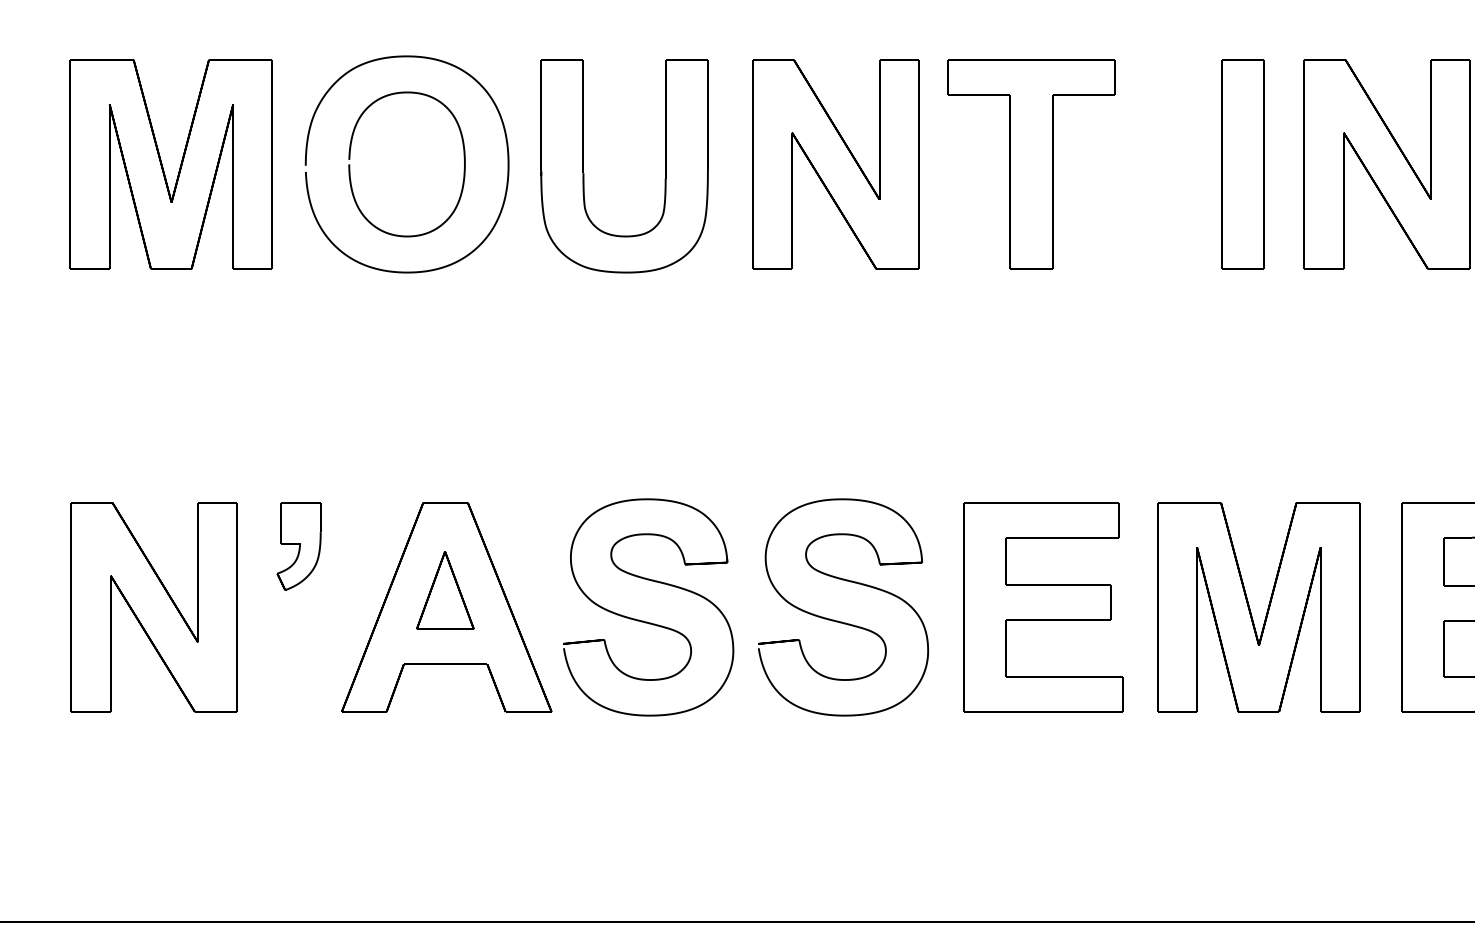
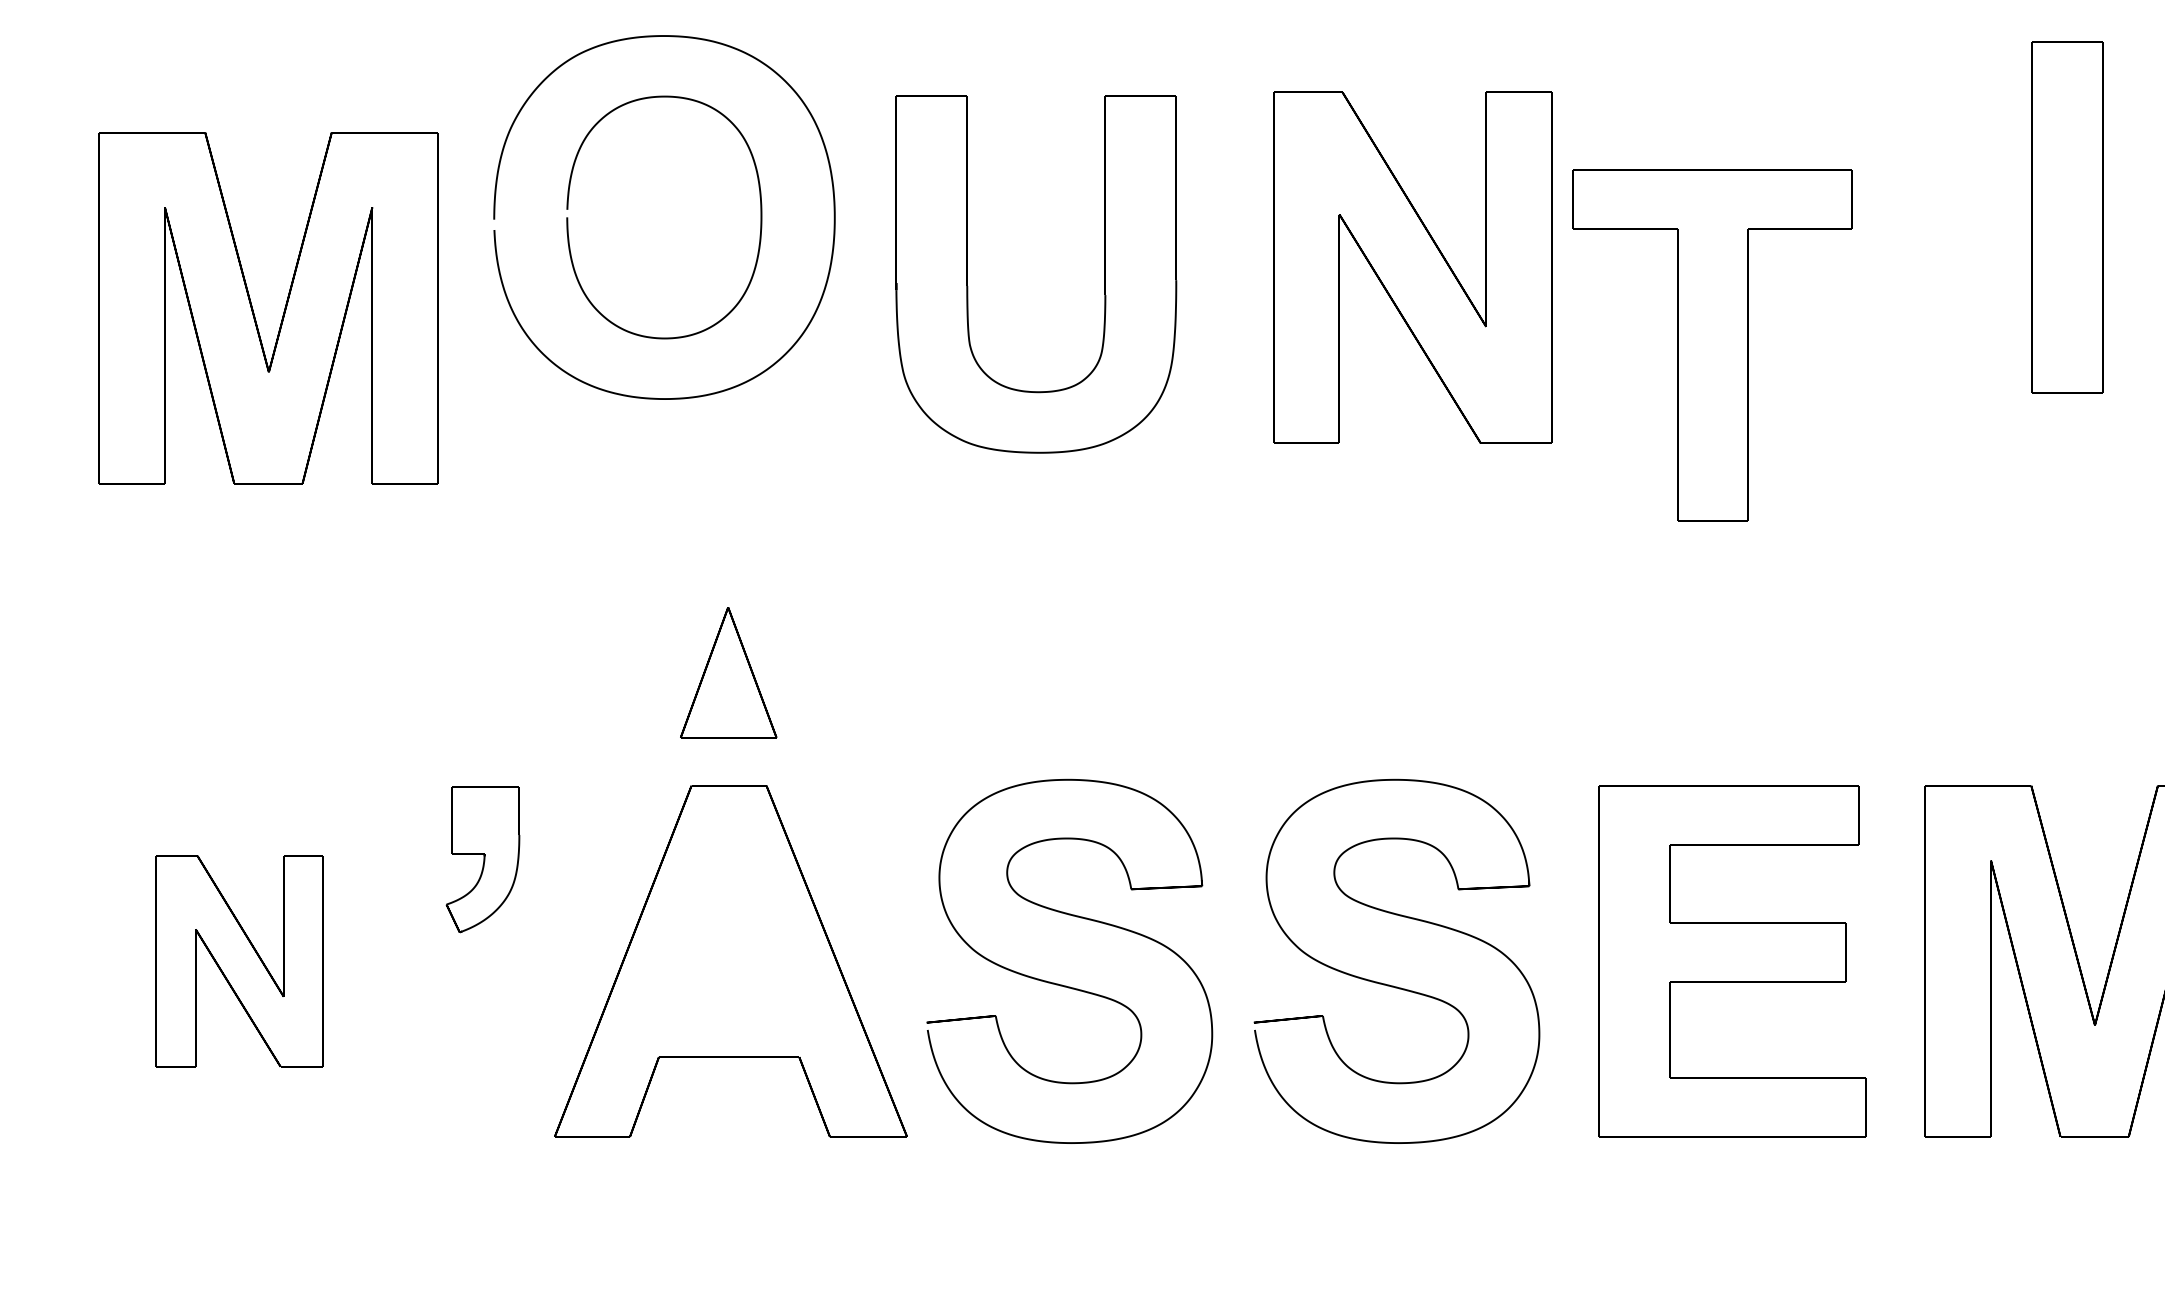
part: (835, 164) -> (1412, 267), moved
part: (1031, 164) -> (1712, 345), moved
part: (163, 167) -> (255, 313), moved
part: (584, 173) -> (969, 286), moved
part: (445, 590) -> (728, 672), moved
part: (153, 607) -> (238, 961), size x0.6

